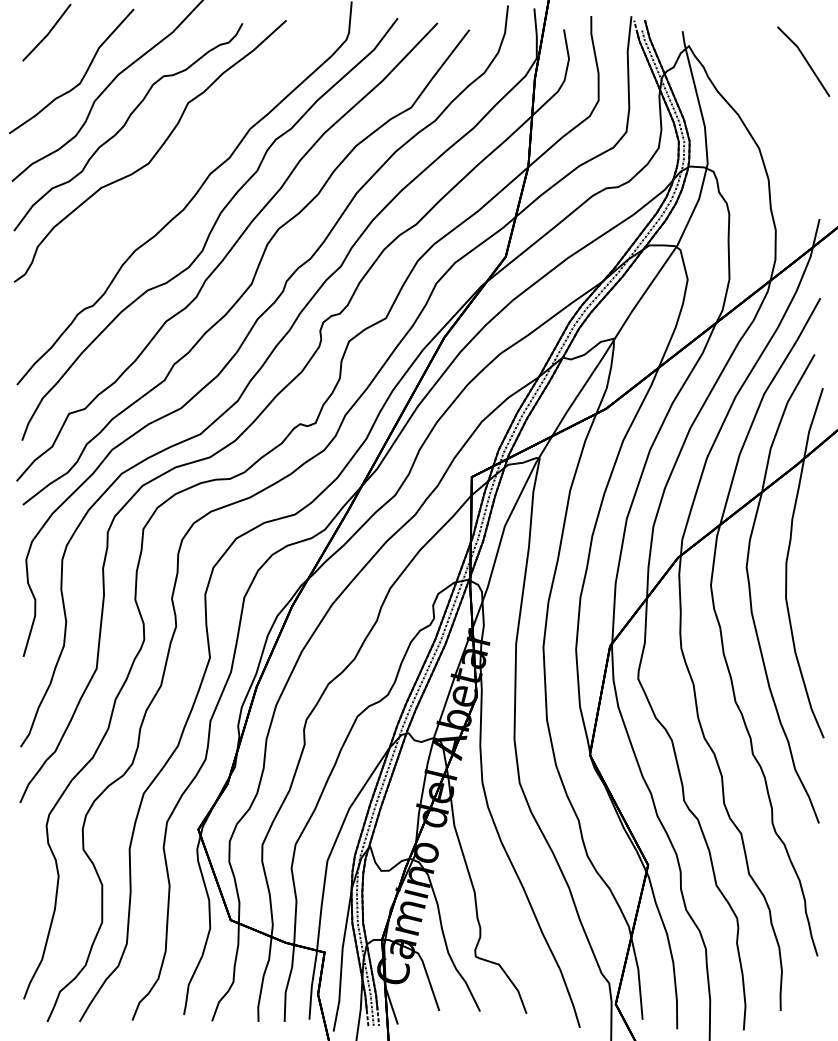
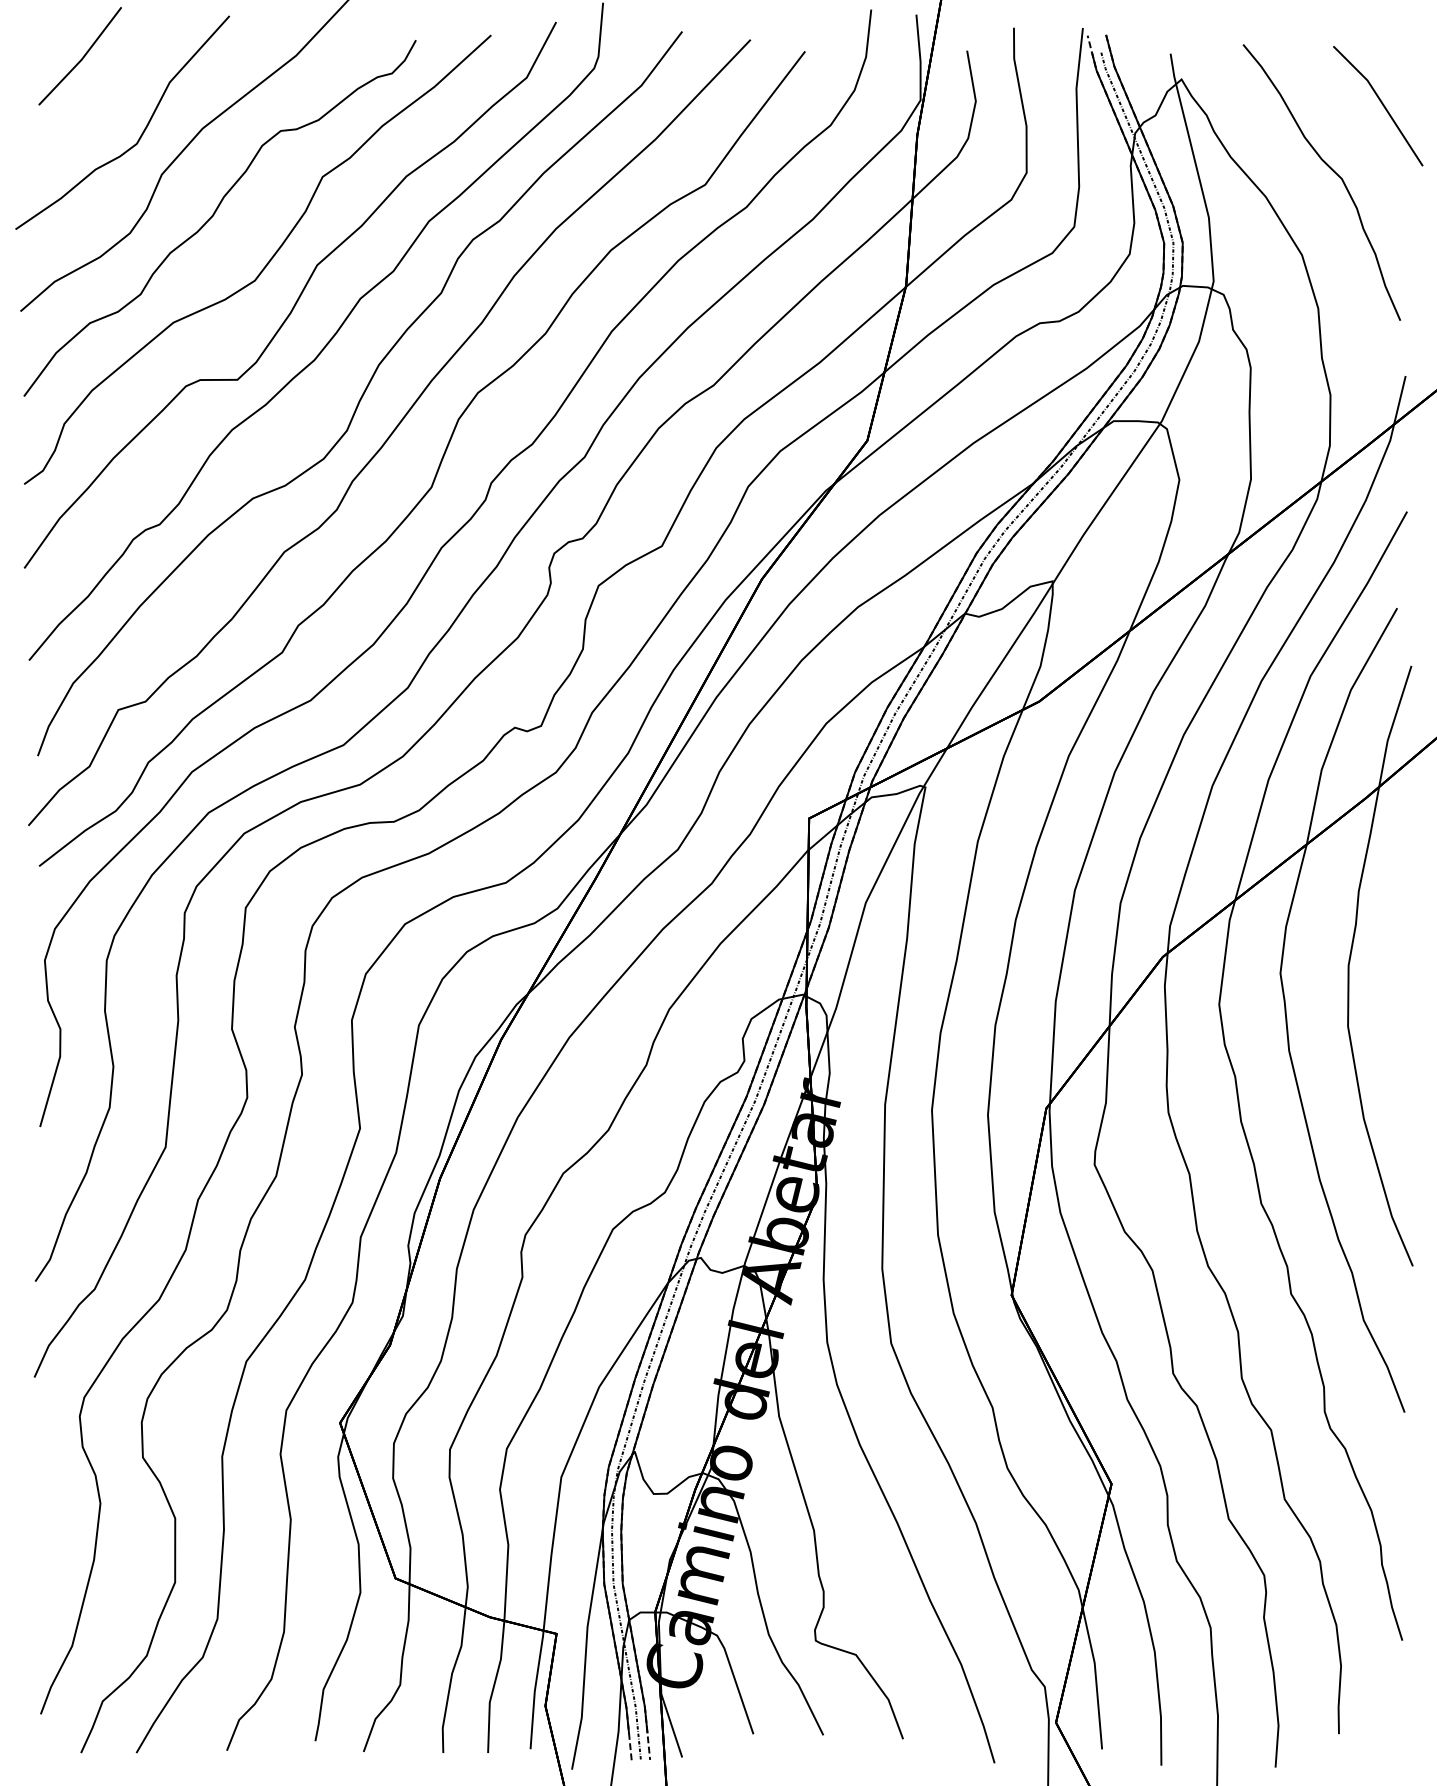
curve: (776, 99) -> (1331, 170), added
part: (168, 171) -> (288, 294), added

